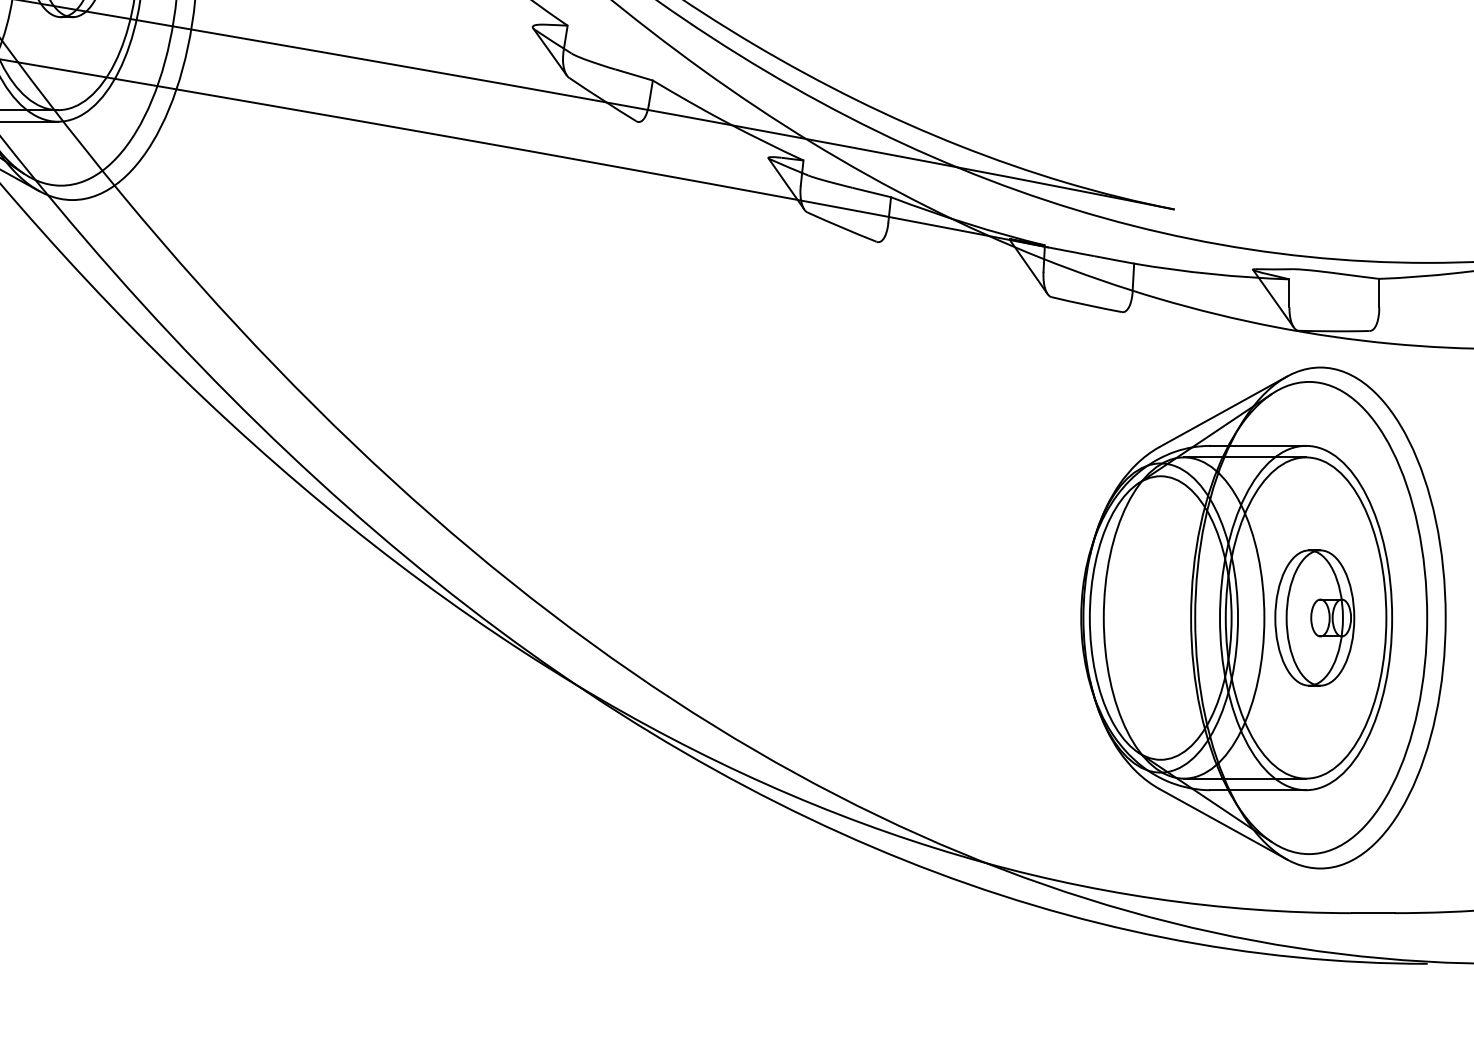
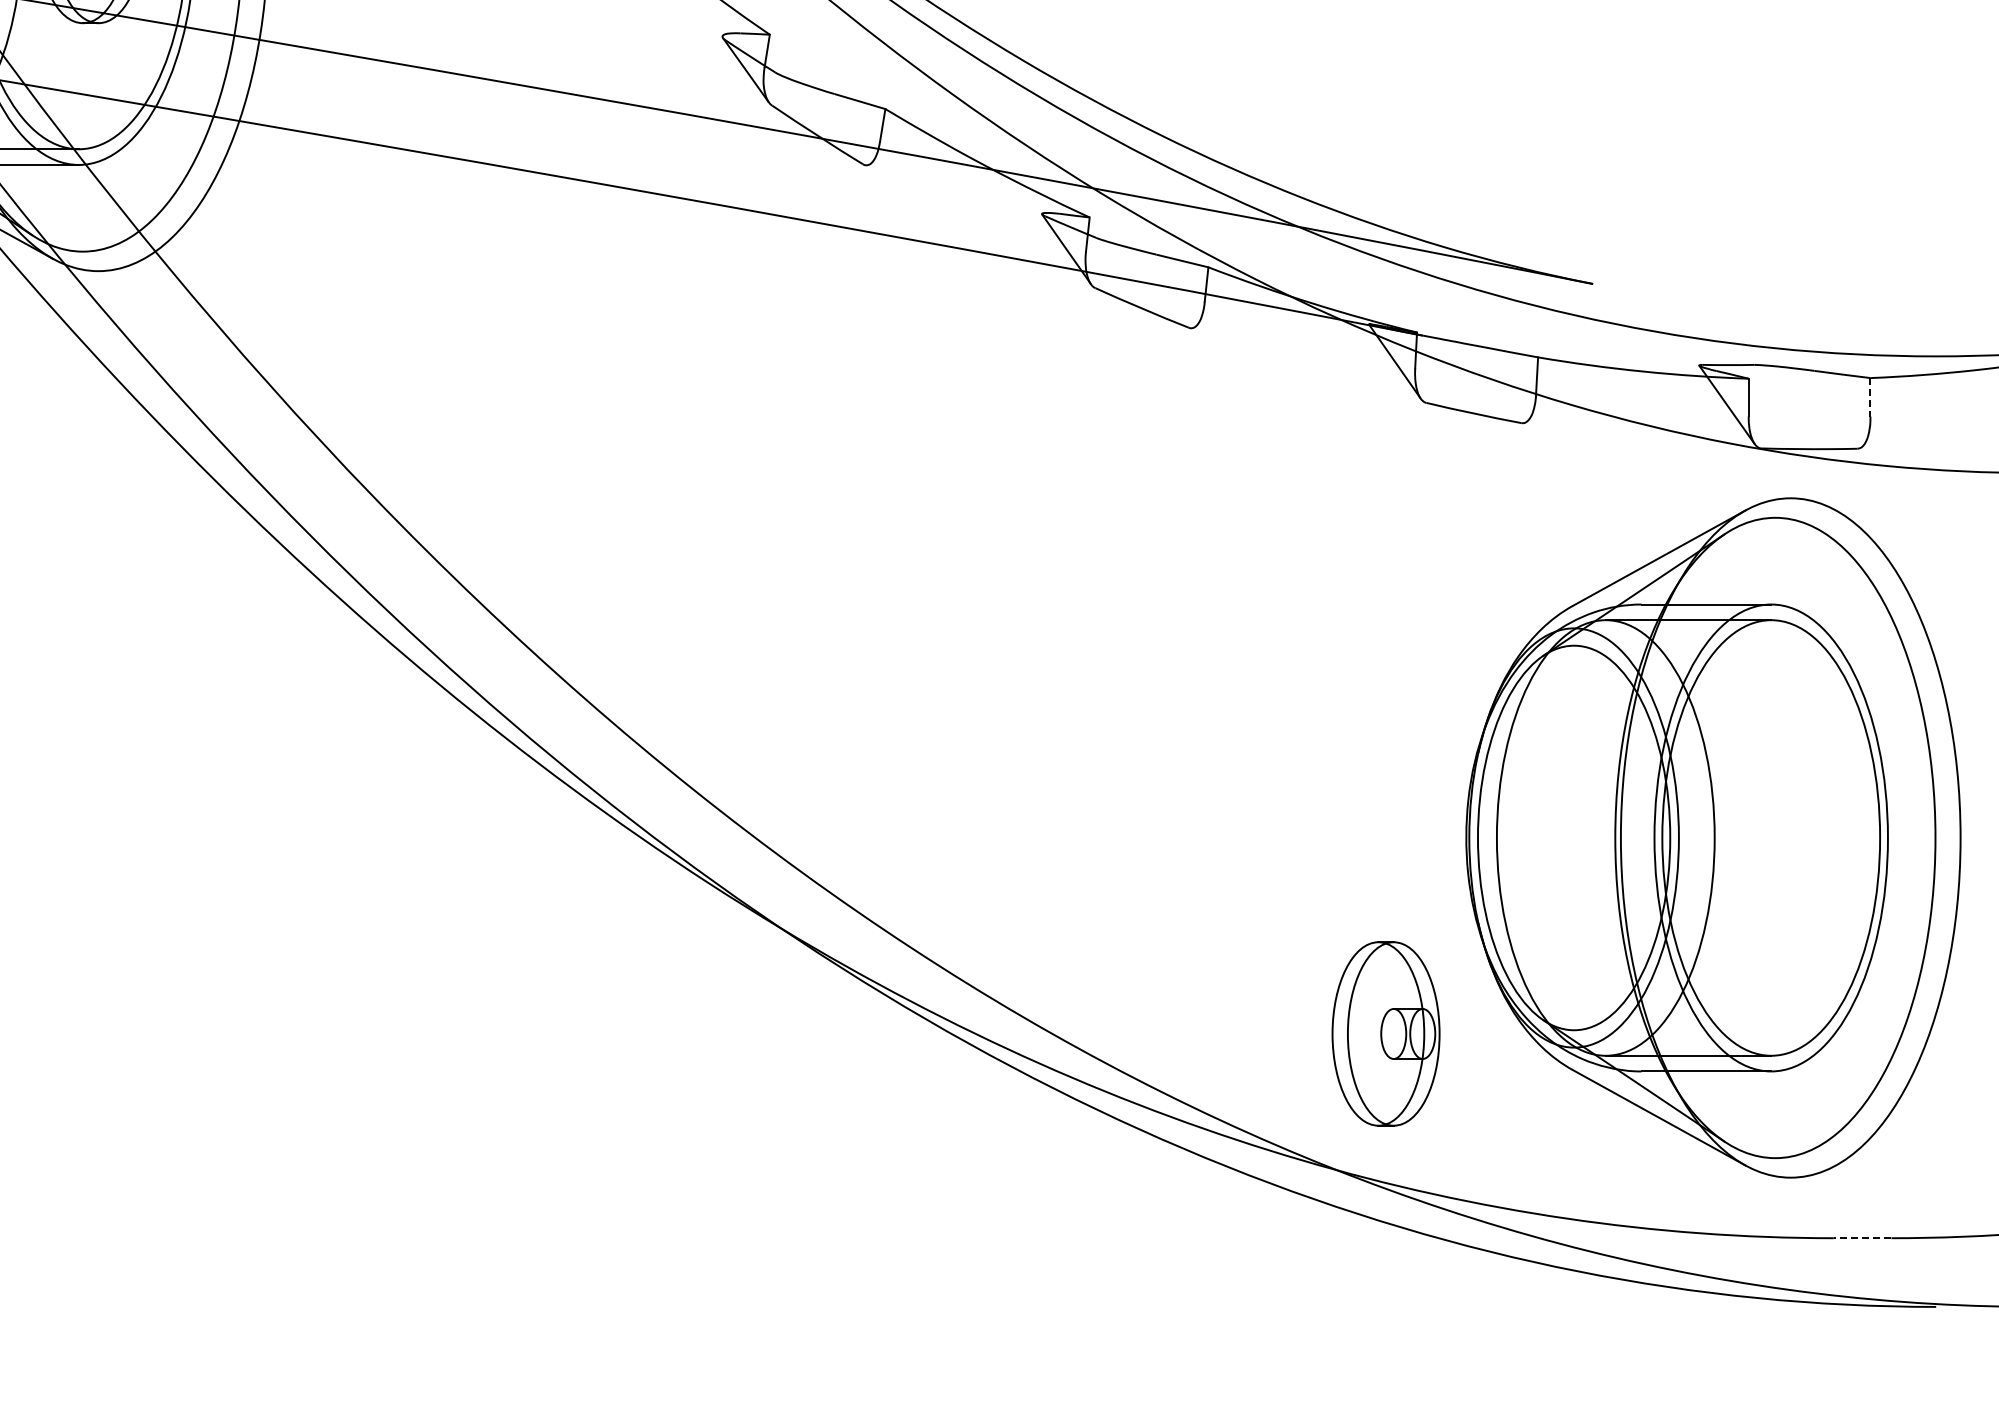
line: (1379, 293) -> (1870, 397), solid -> dashed
part: (1314, 617) -> (1385, 1033), moved
line: (1373, 913) -> (1862, 1238), solid -> dashed

